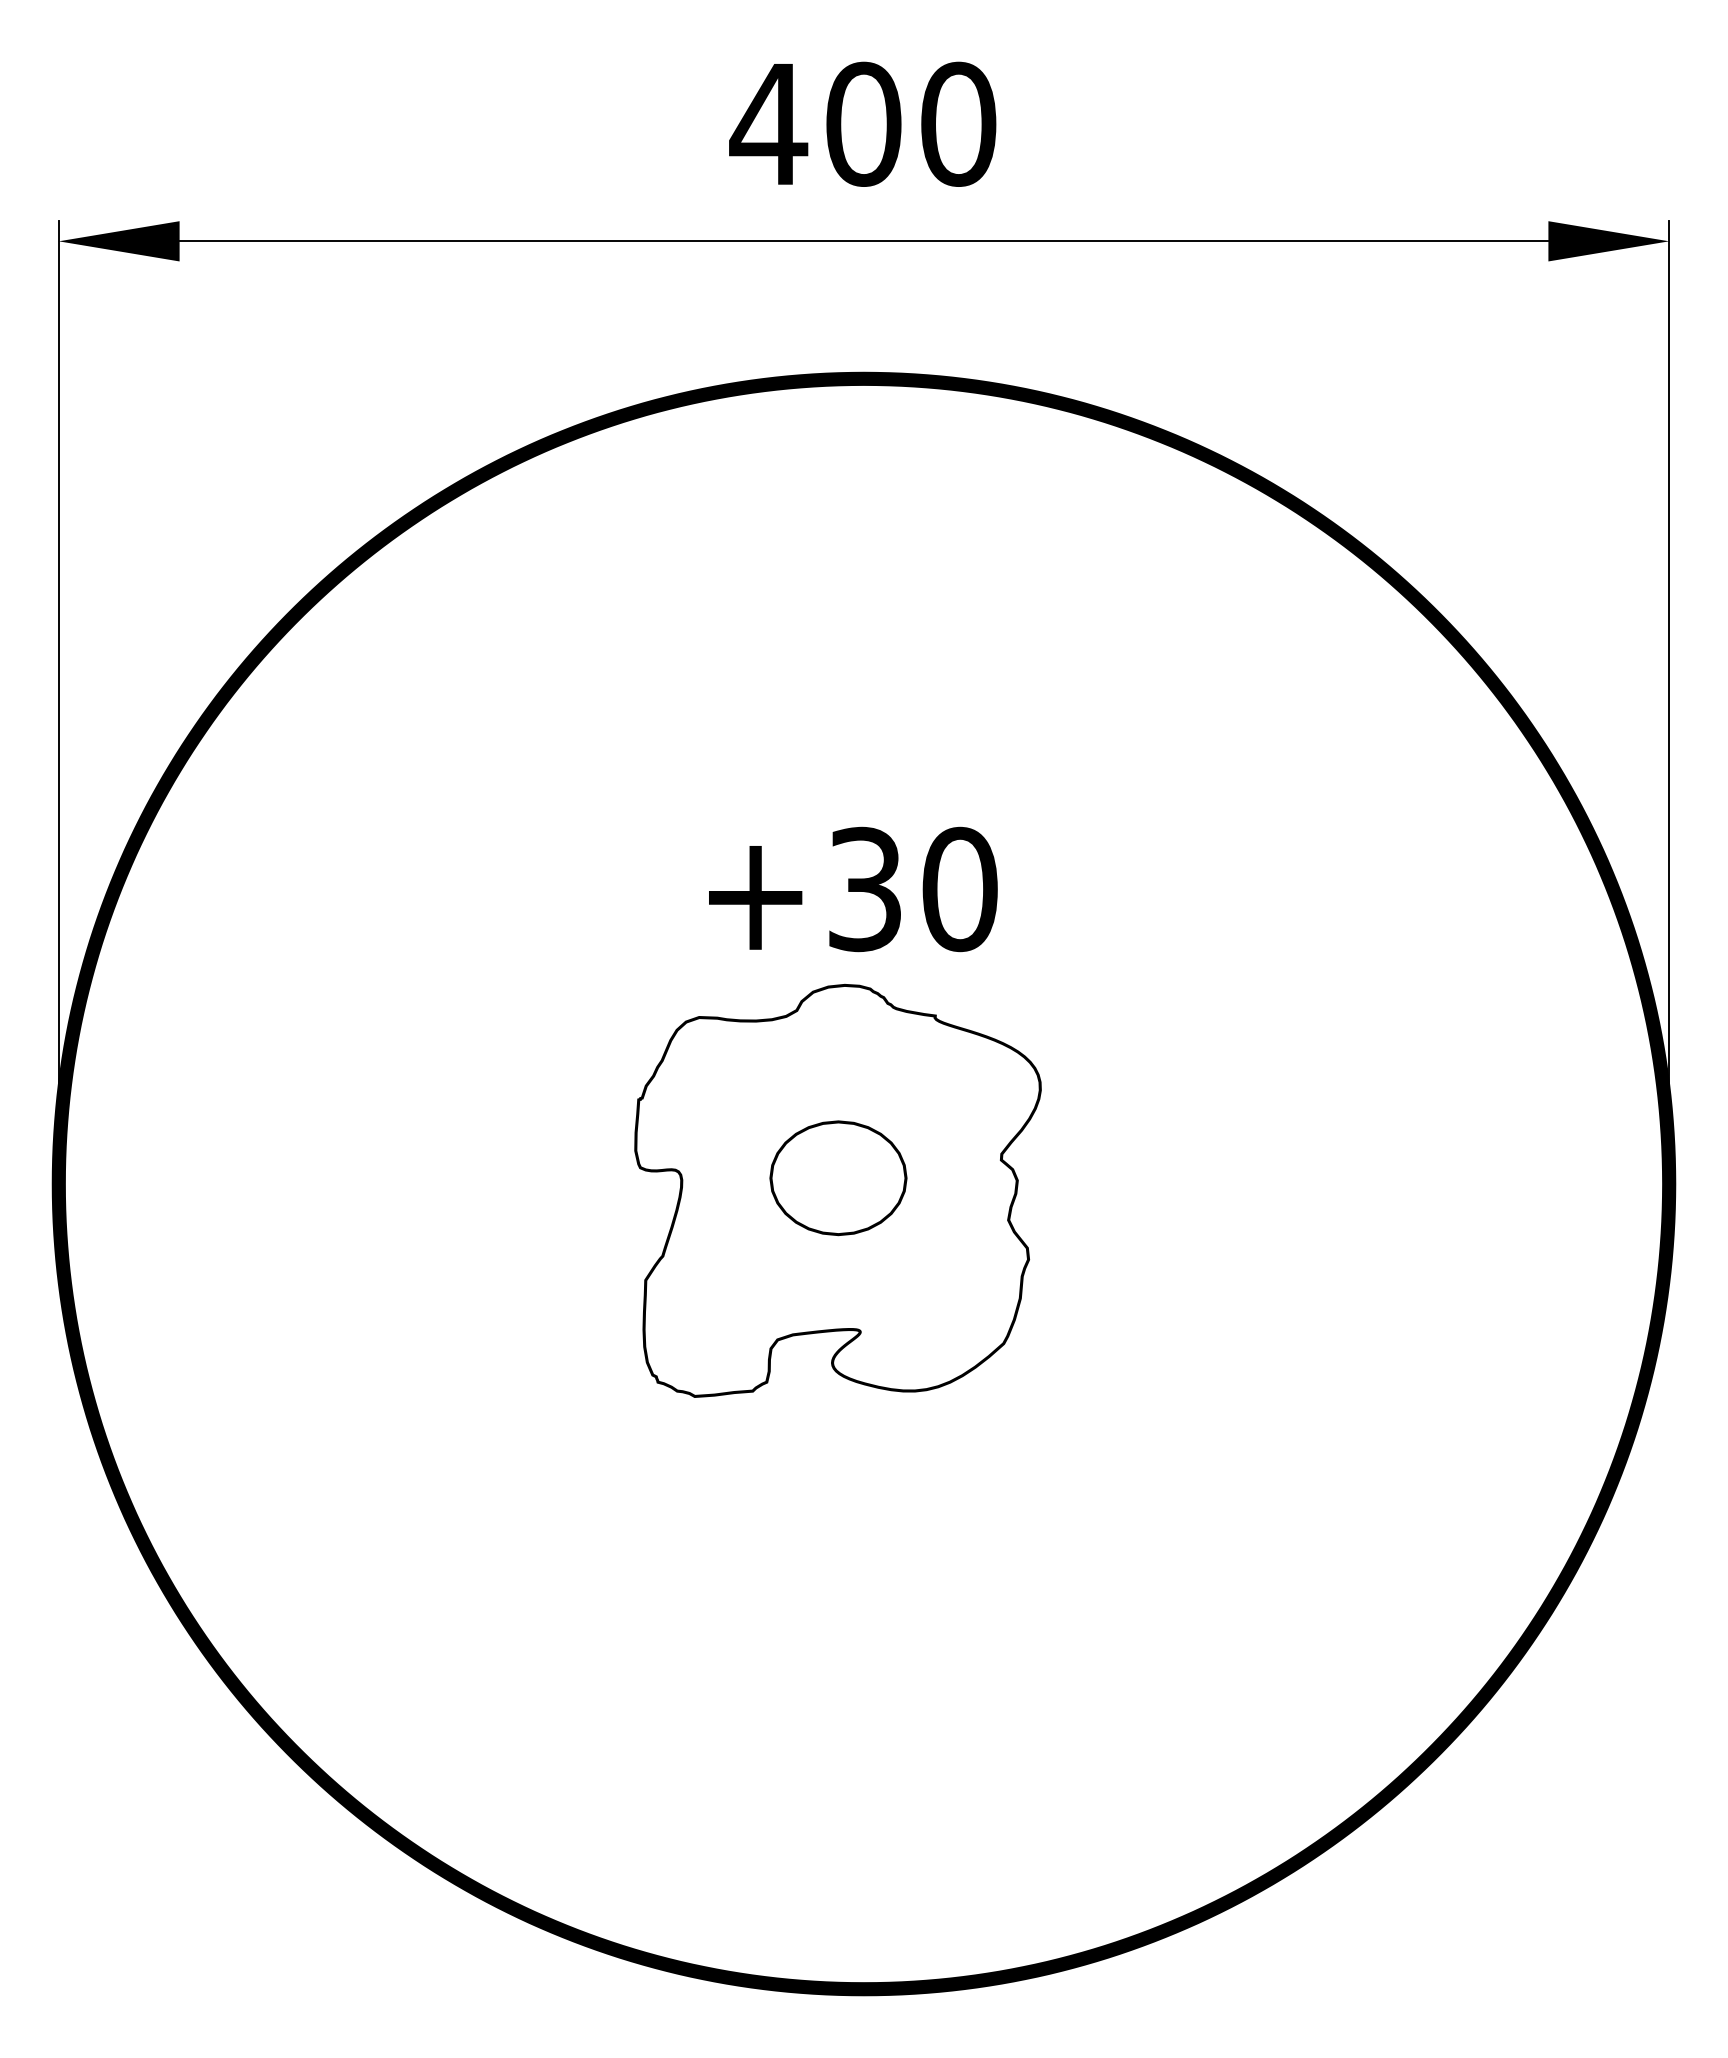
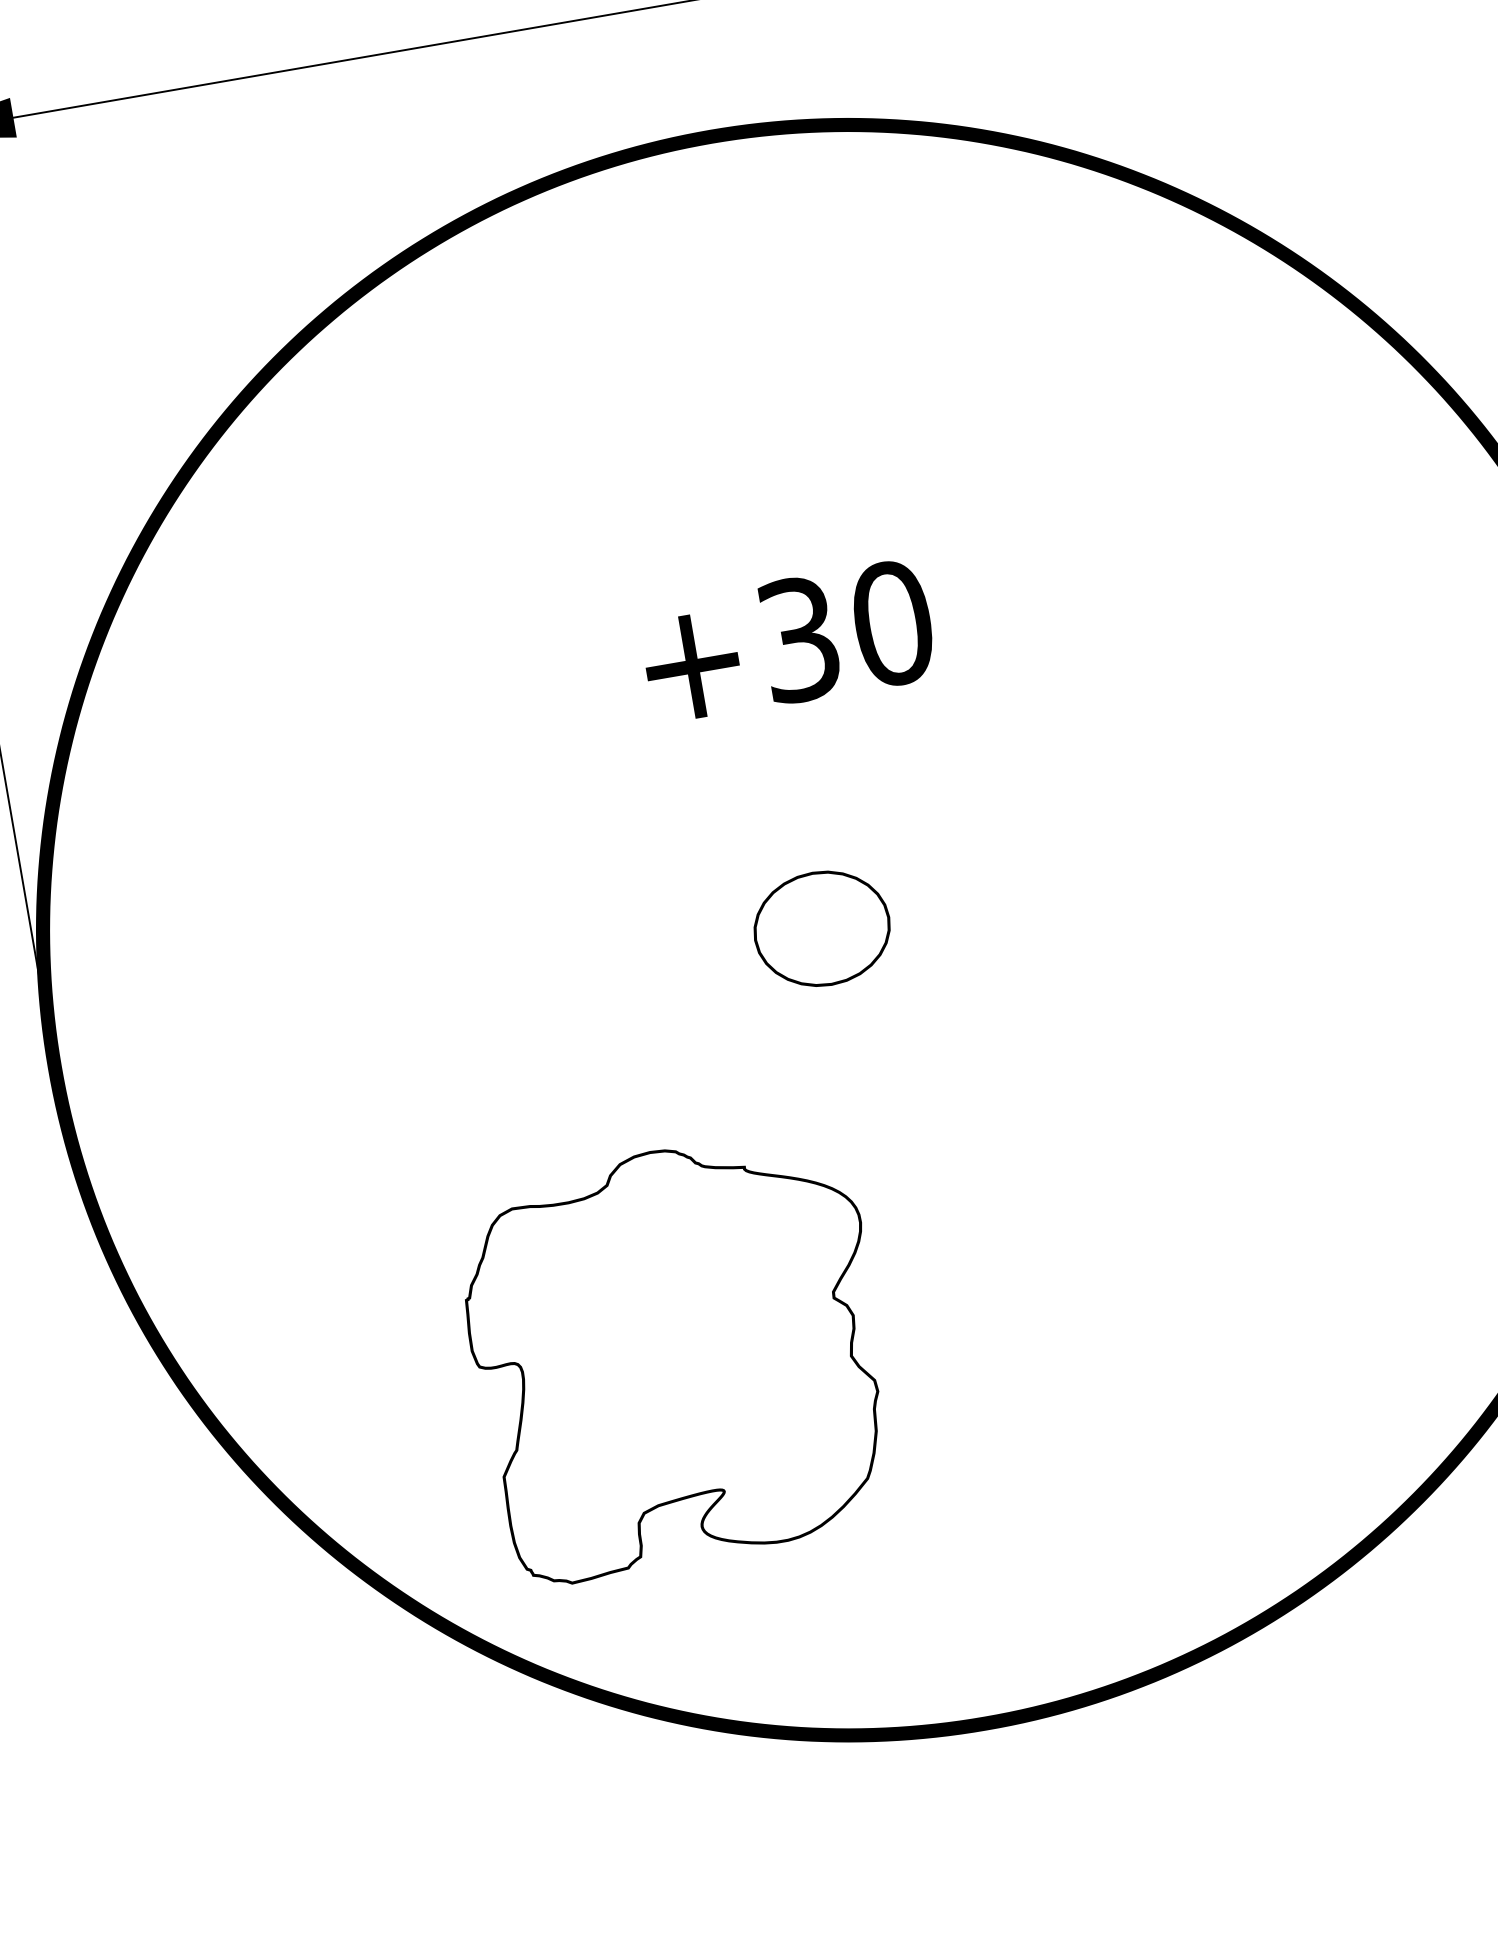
part: (837, 1190) -> (677, 1355), moved

